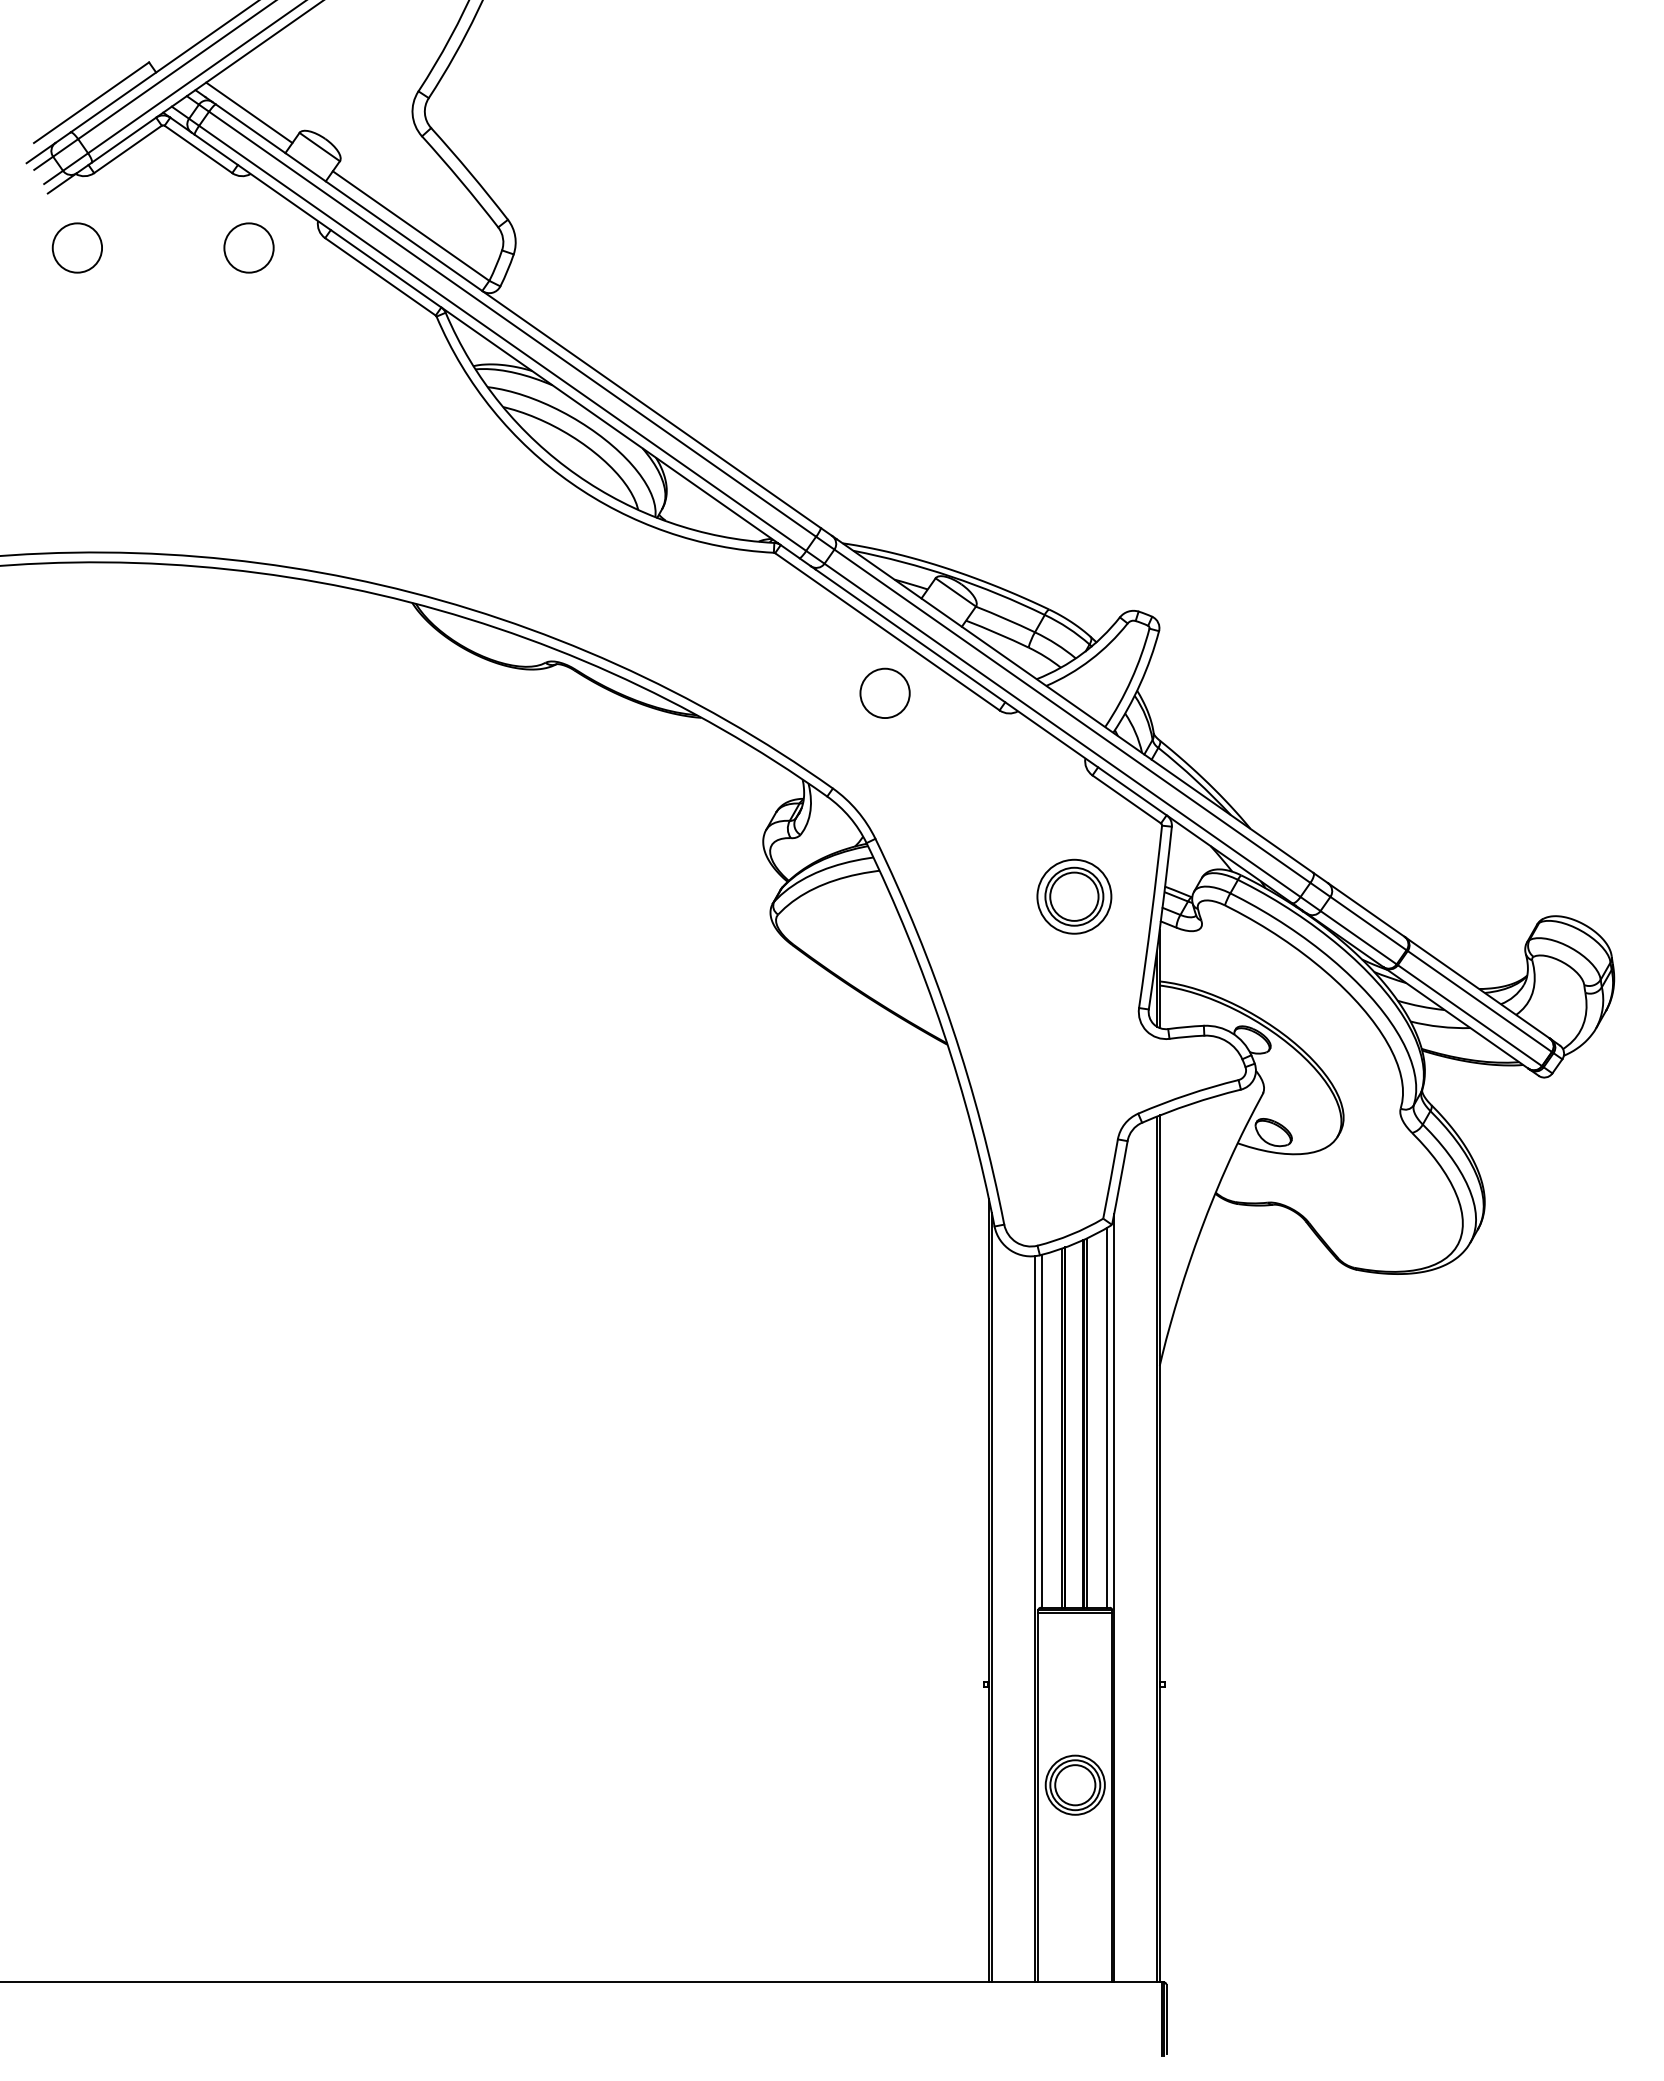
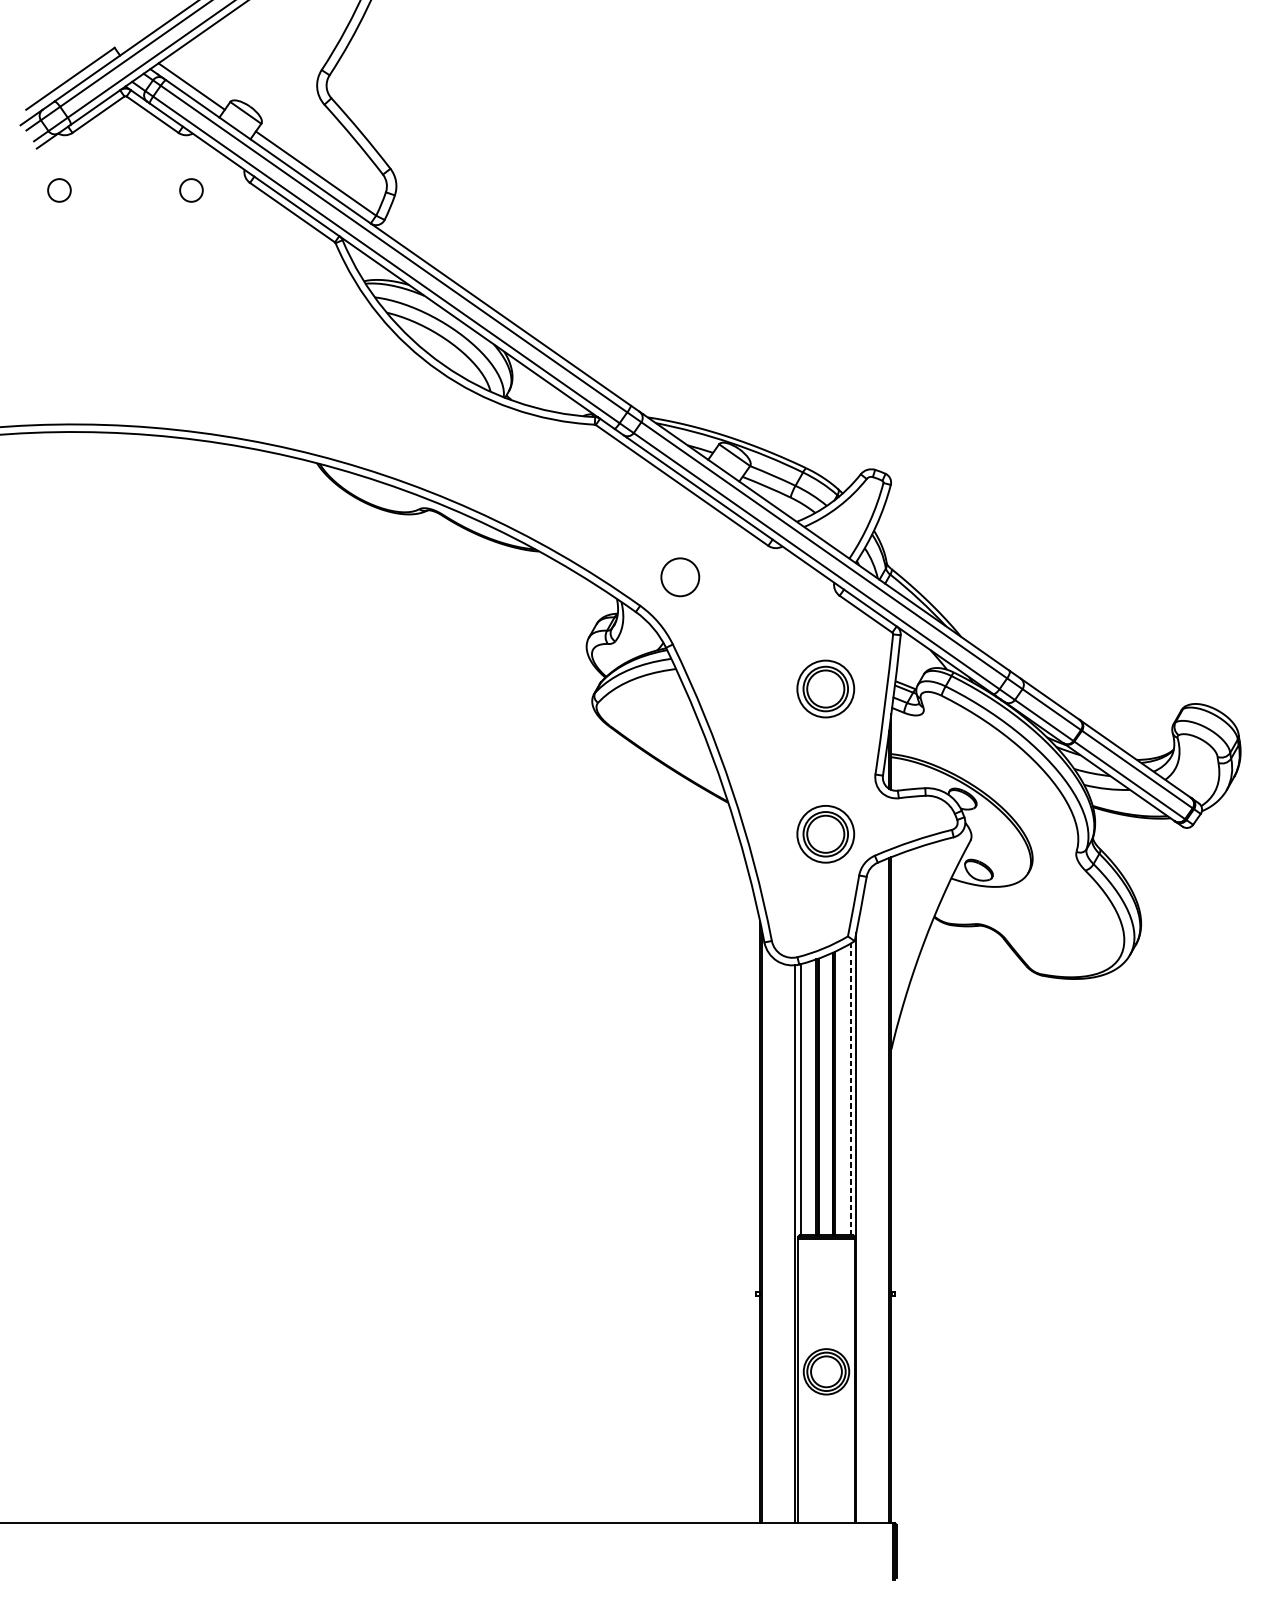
circle: (76, 247) -> (58, 190), size x0.6
circle: (248, 247) -> (191, 190), size x0.6
circle: (884, 692) -> (679, 576), moved
part: (1074, 1085) -> (825, 834), added
line: (1107, 1417) -> (851, 1089), solid -> dashed

